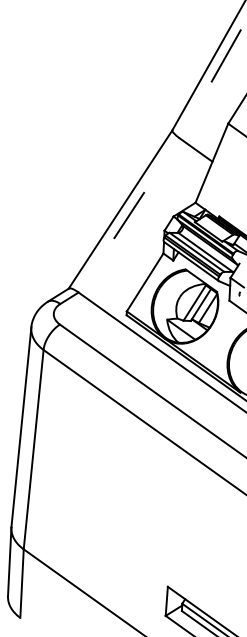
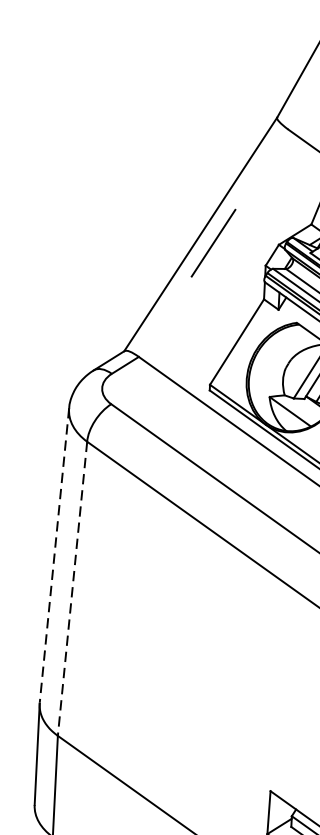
line: (21, 427) -> (54, 556), solid -> dashed
line: (33, 450) -> (72, 590), solid -> dashed

